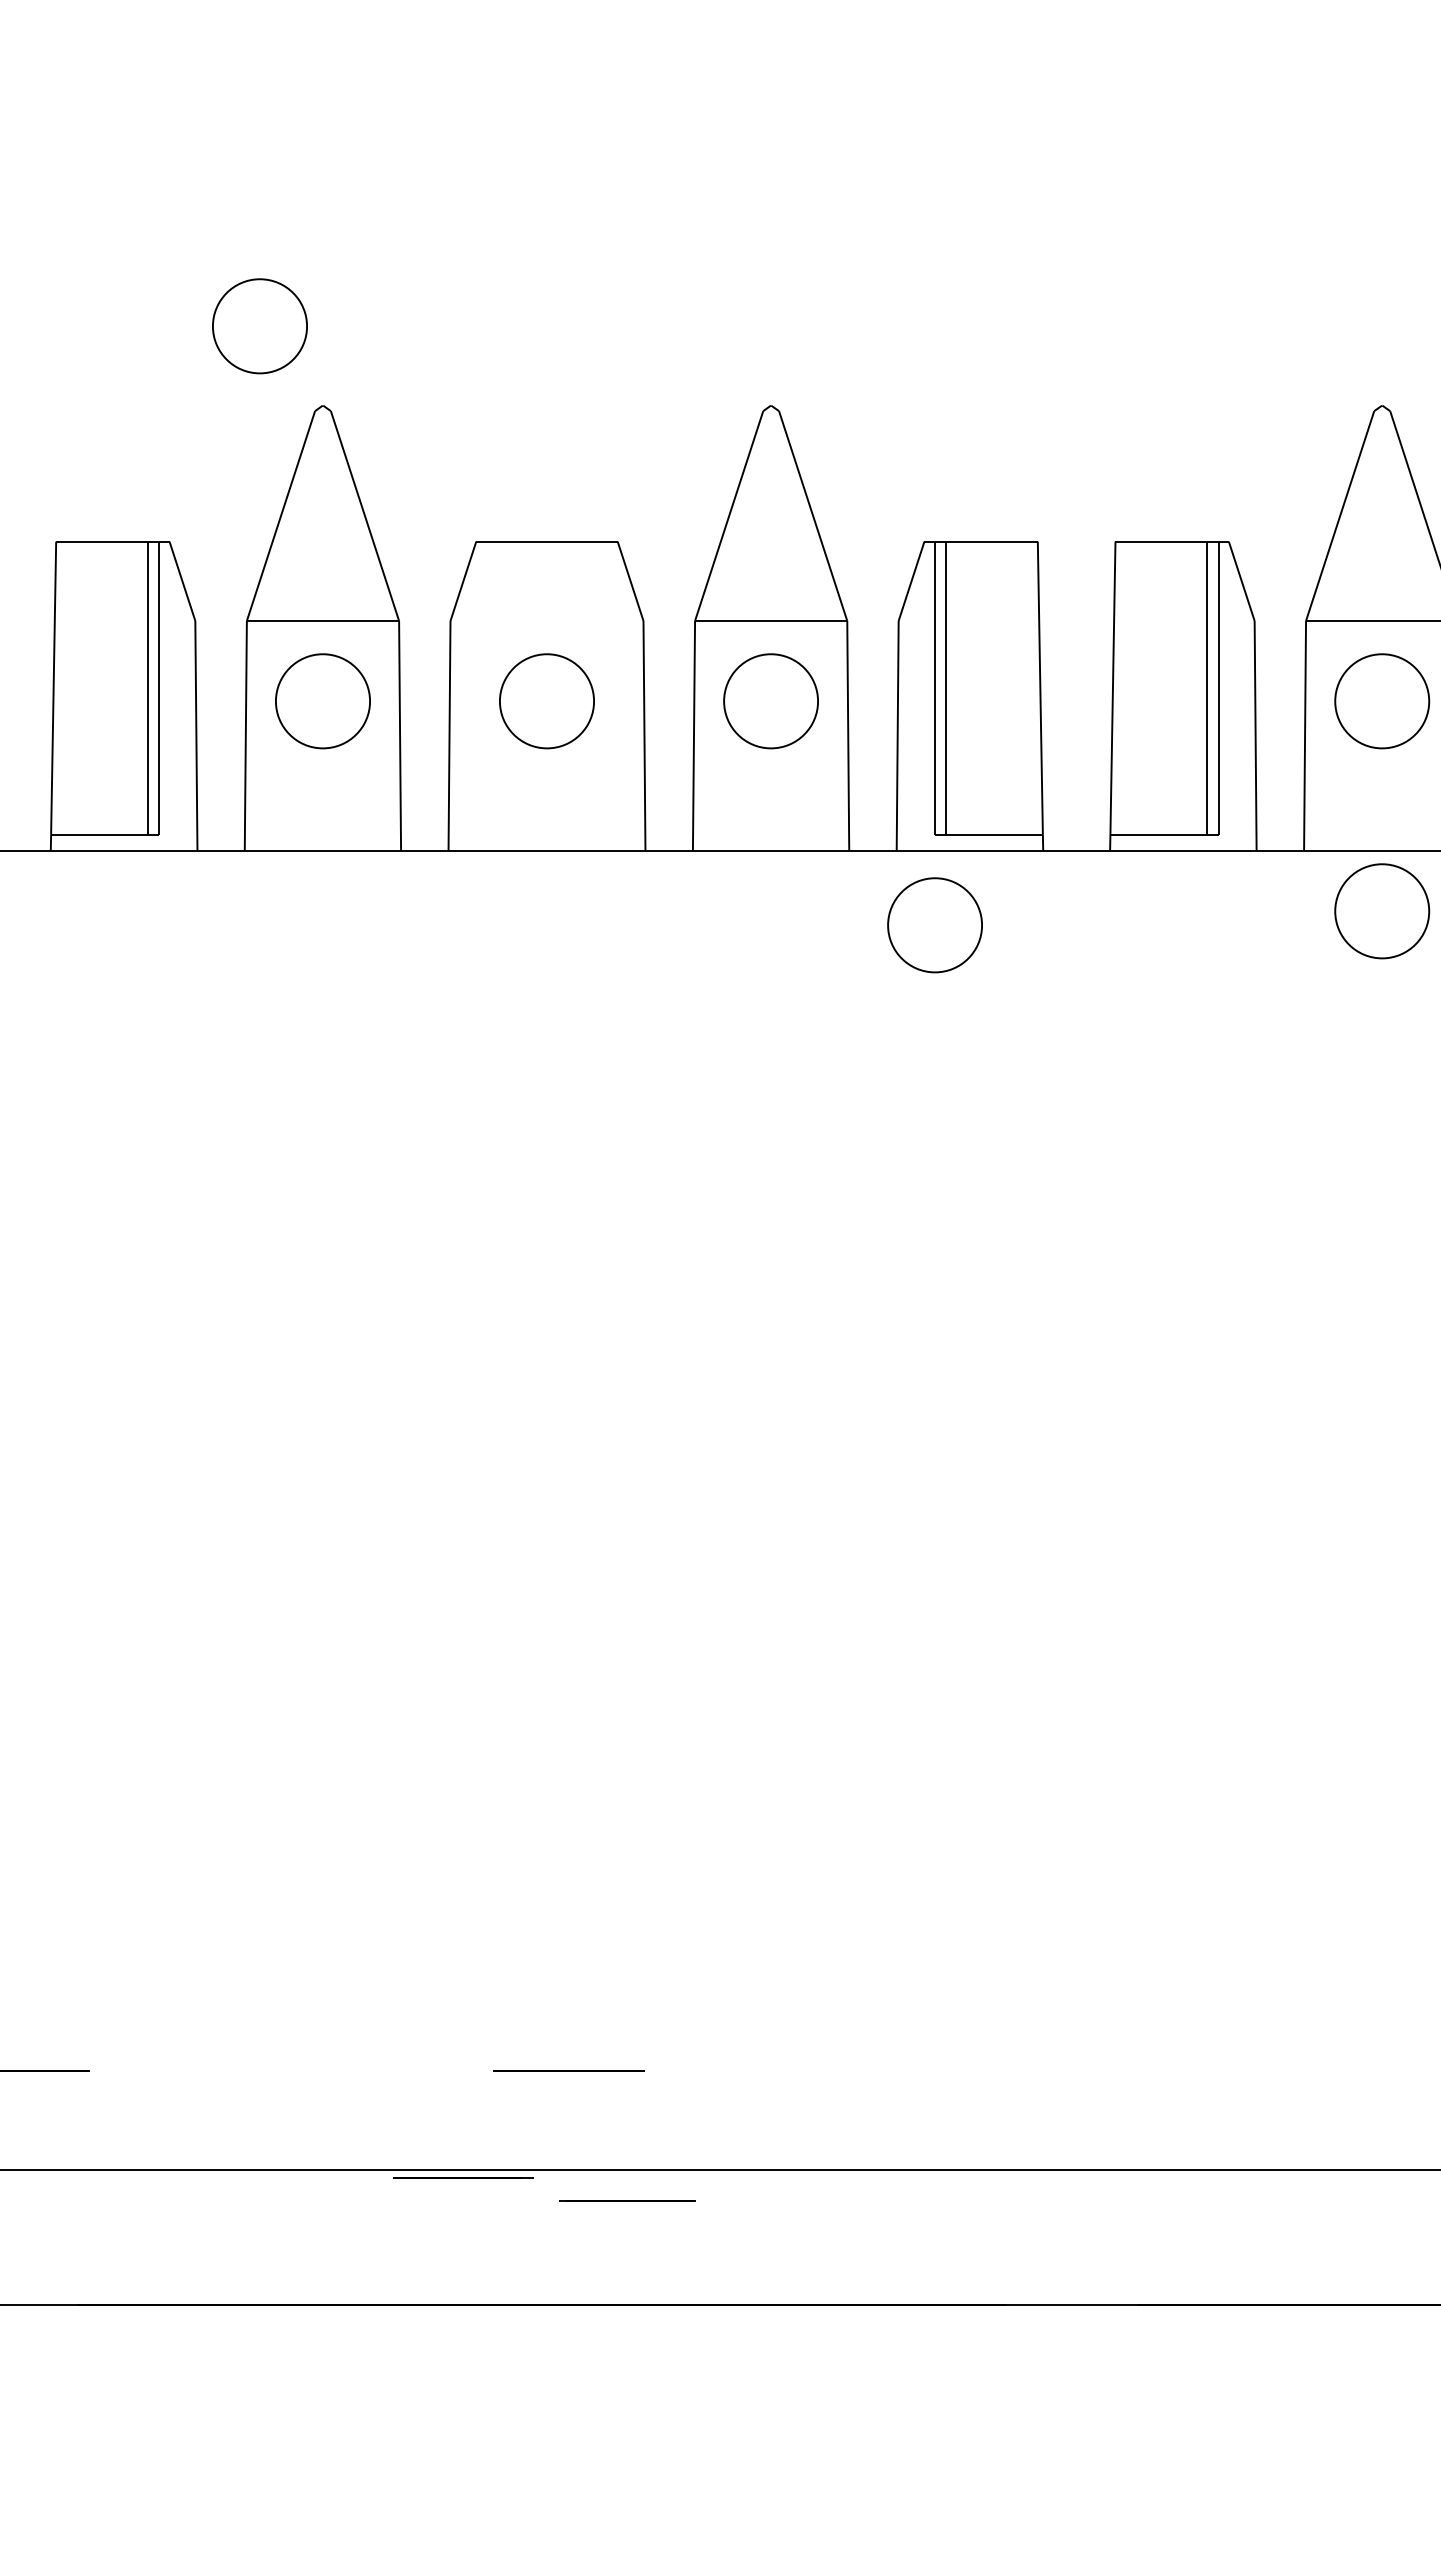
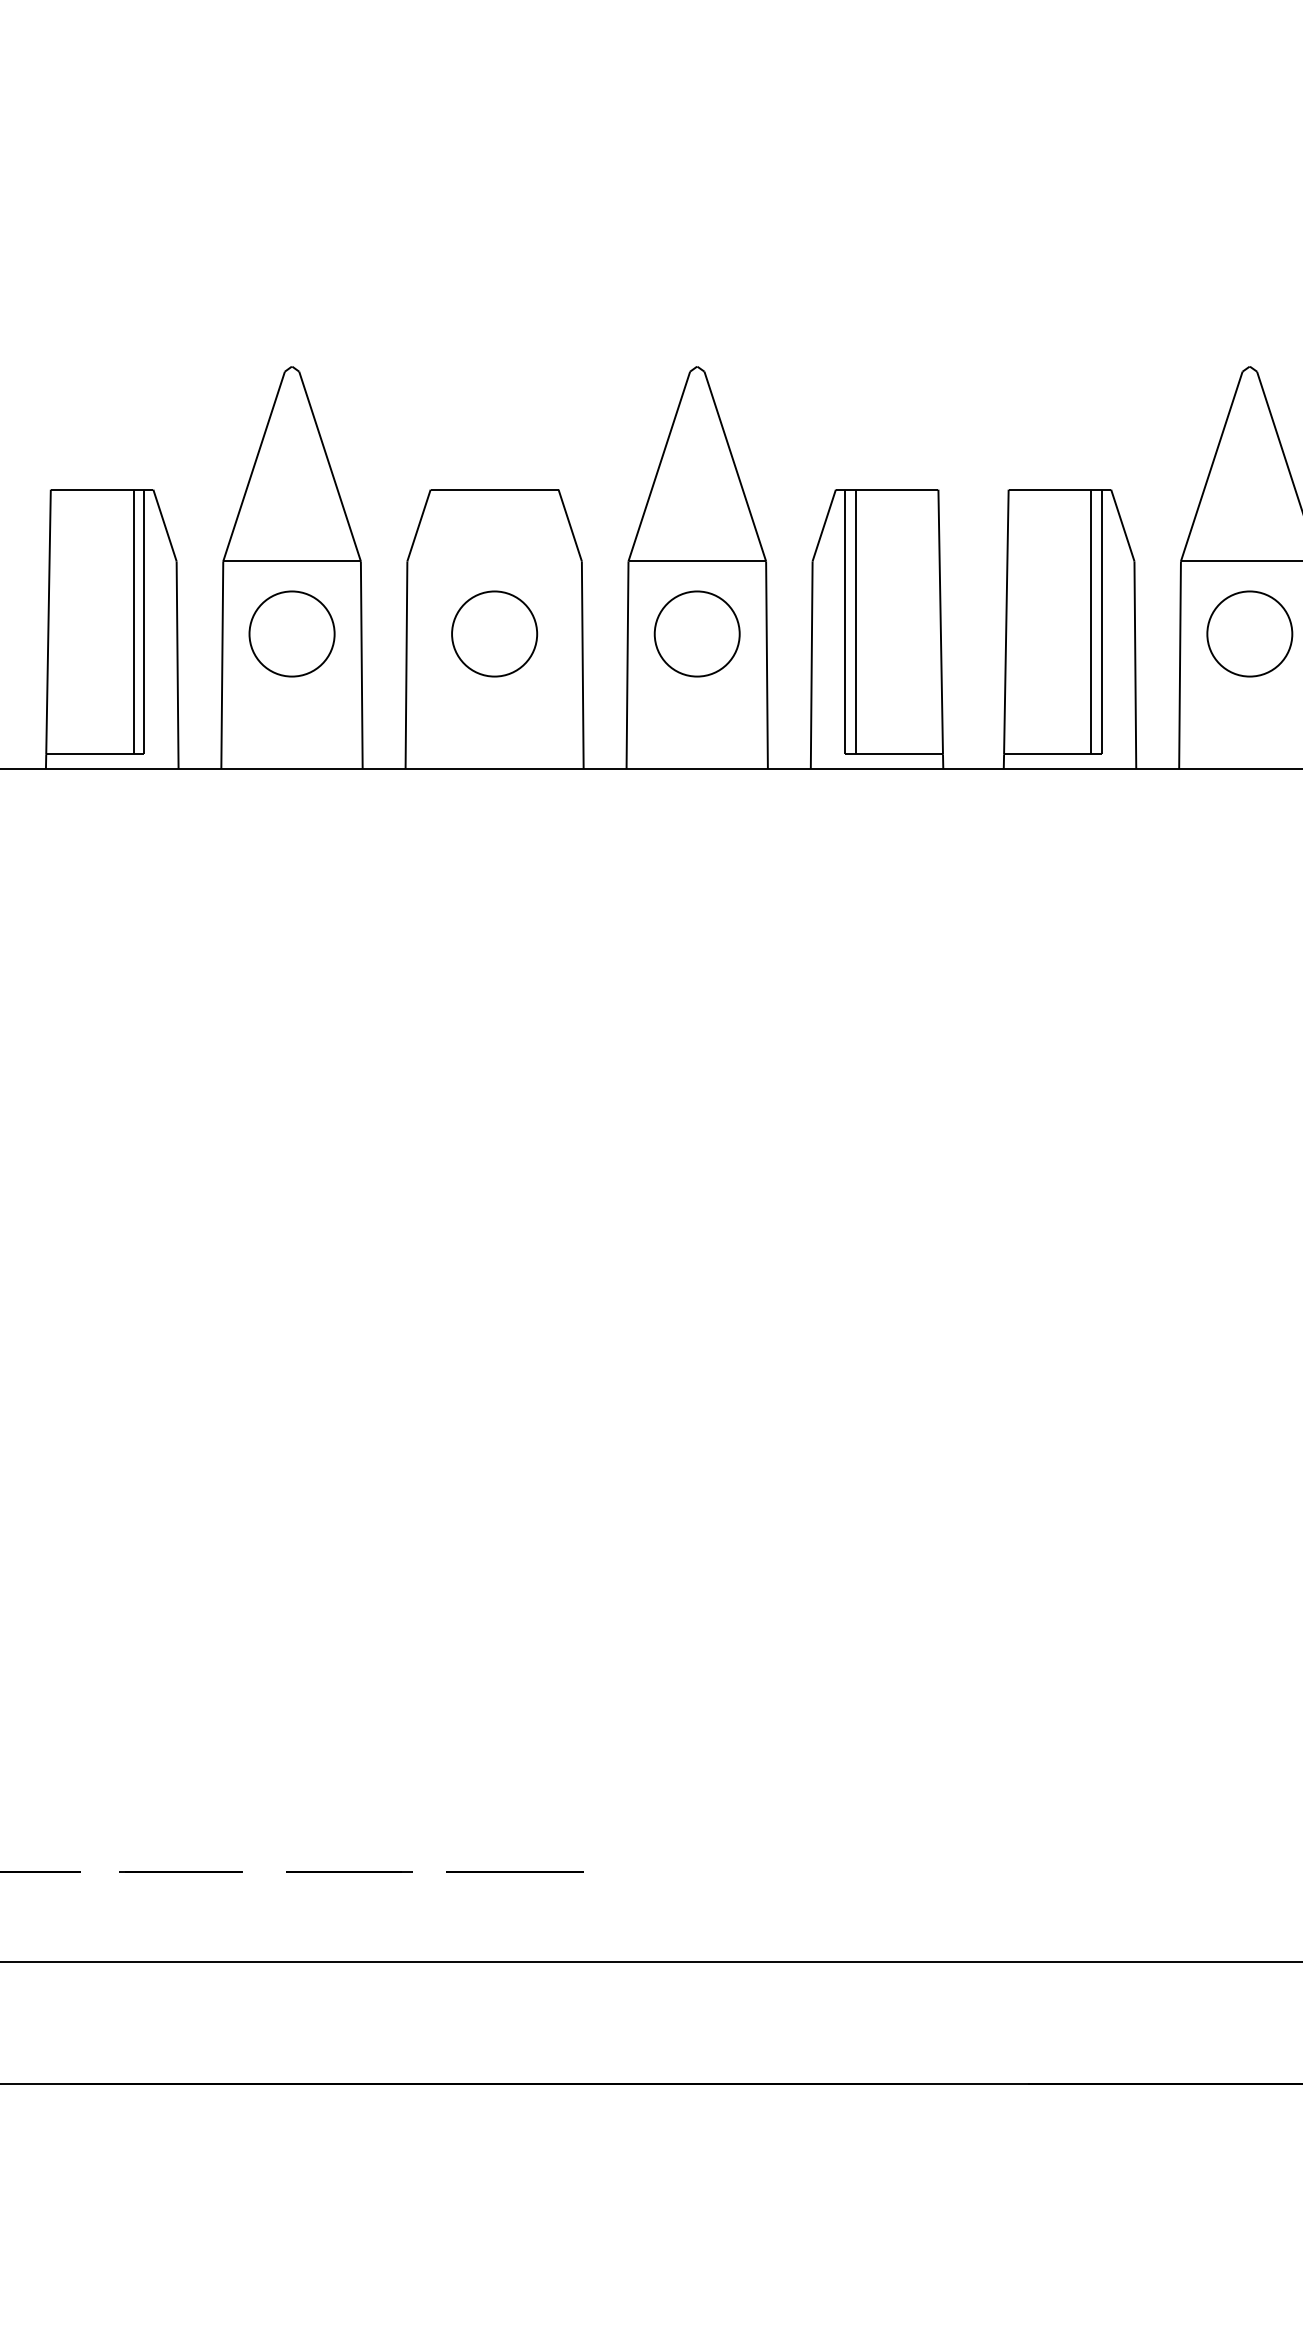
part: (259, 326) -> (234, 295), removed
part: (1382, 911) -> (1250, 824), removed
part: (934, 925) -> (844, 836), removed
line: (463, 2177) -> (349, 1872), moved
line: (627, 2200) -> (180, 1872), moved

